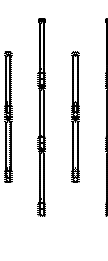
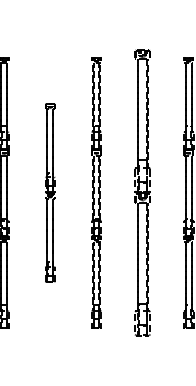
part: (75, 116) -> (142, 192), size x1.6

